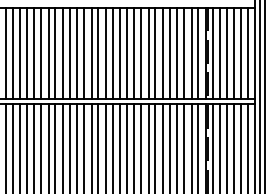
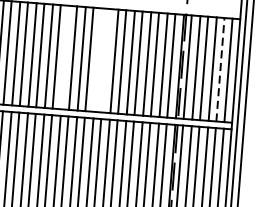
line: (105, 53) -> (64, 57), removed
line: (134, 53) -> (98, 60), removed
line: (141, 53) -> (106, 60), removed
line: (241, 53) -> (220, 69), solid -> dashed

